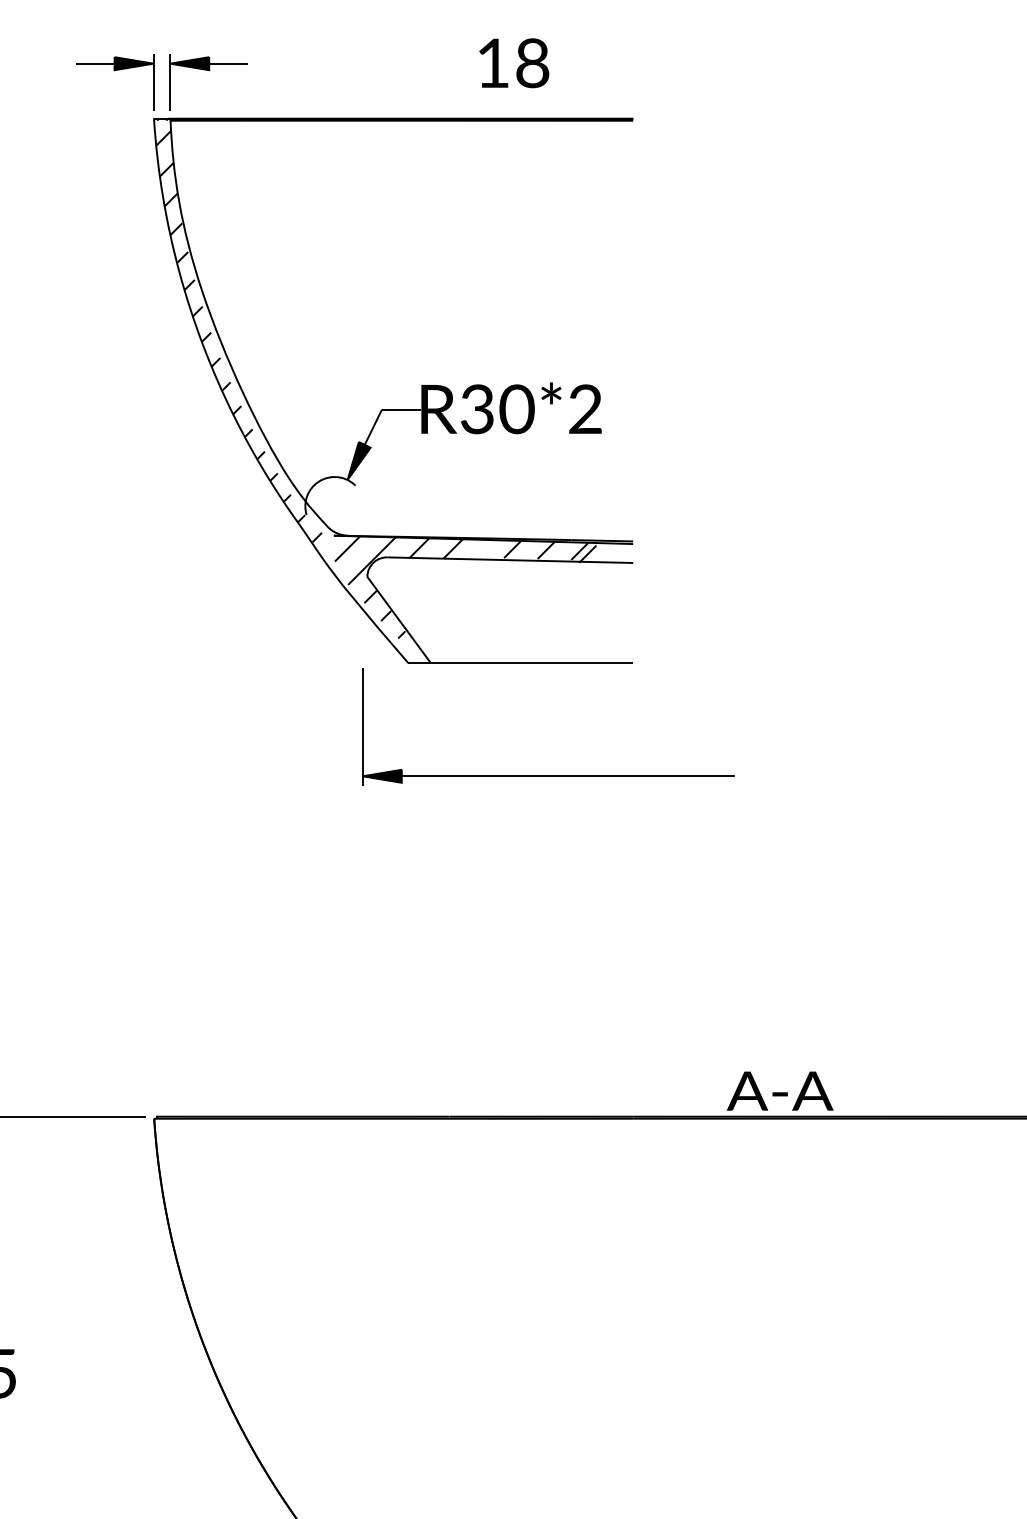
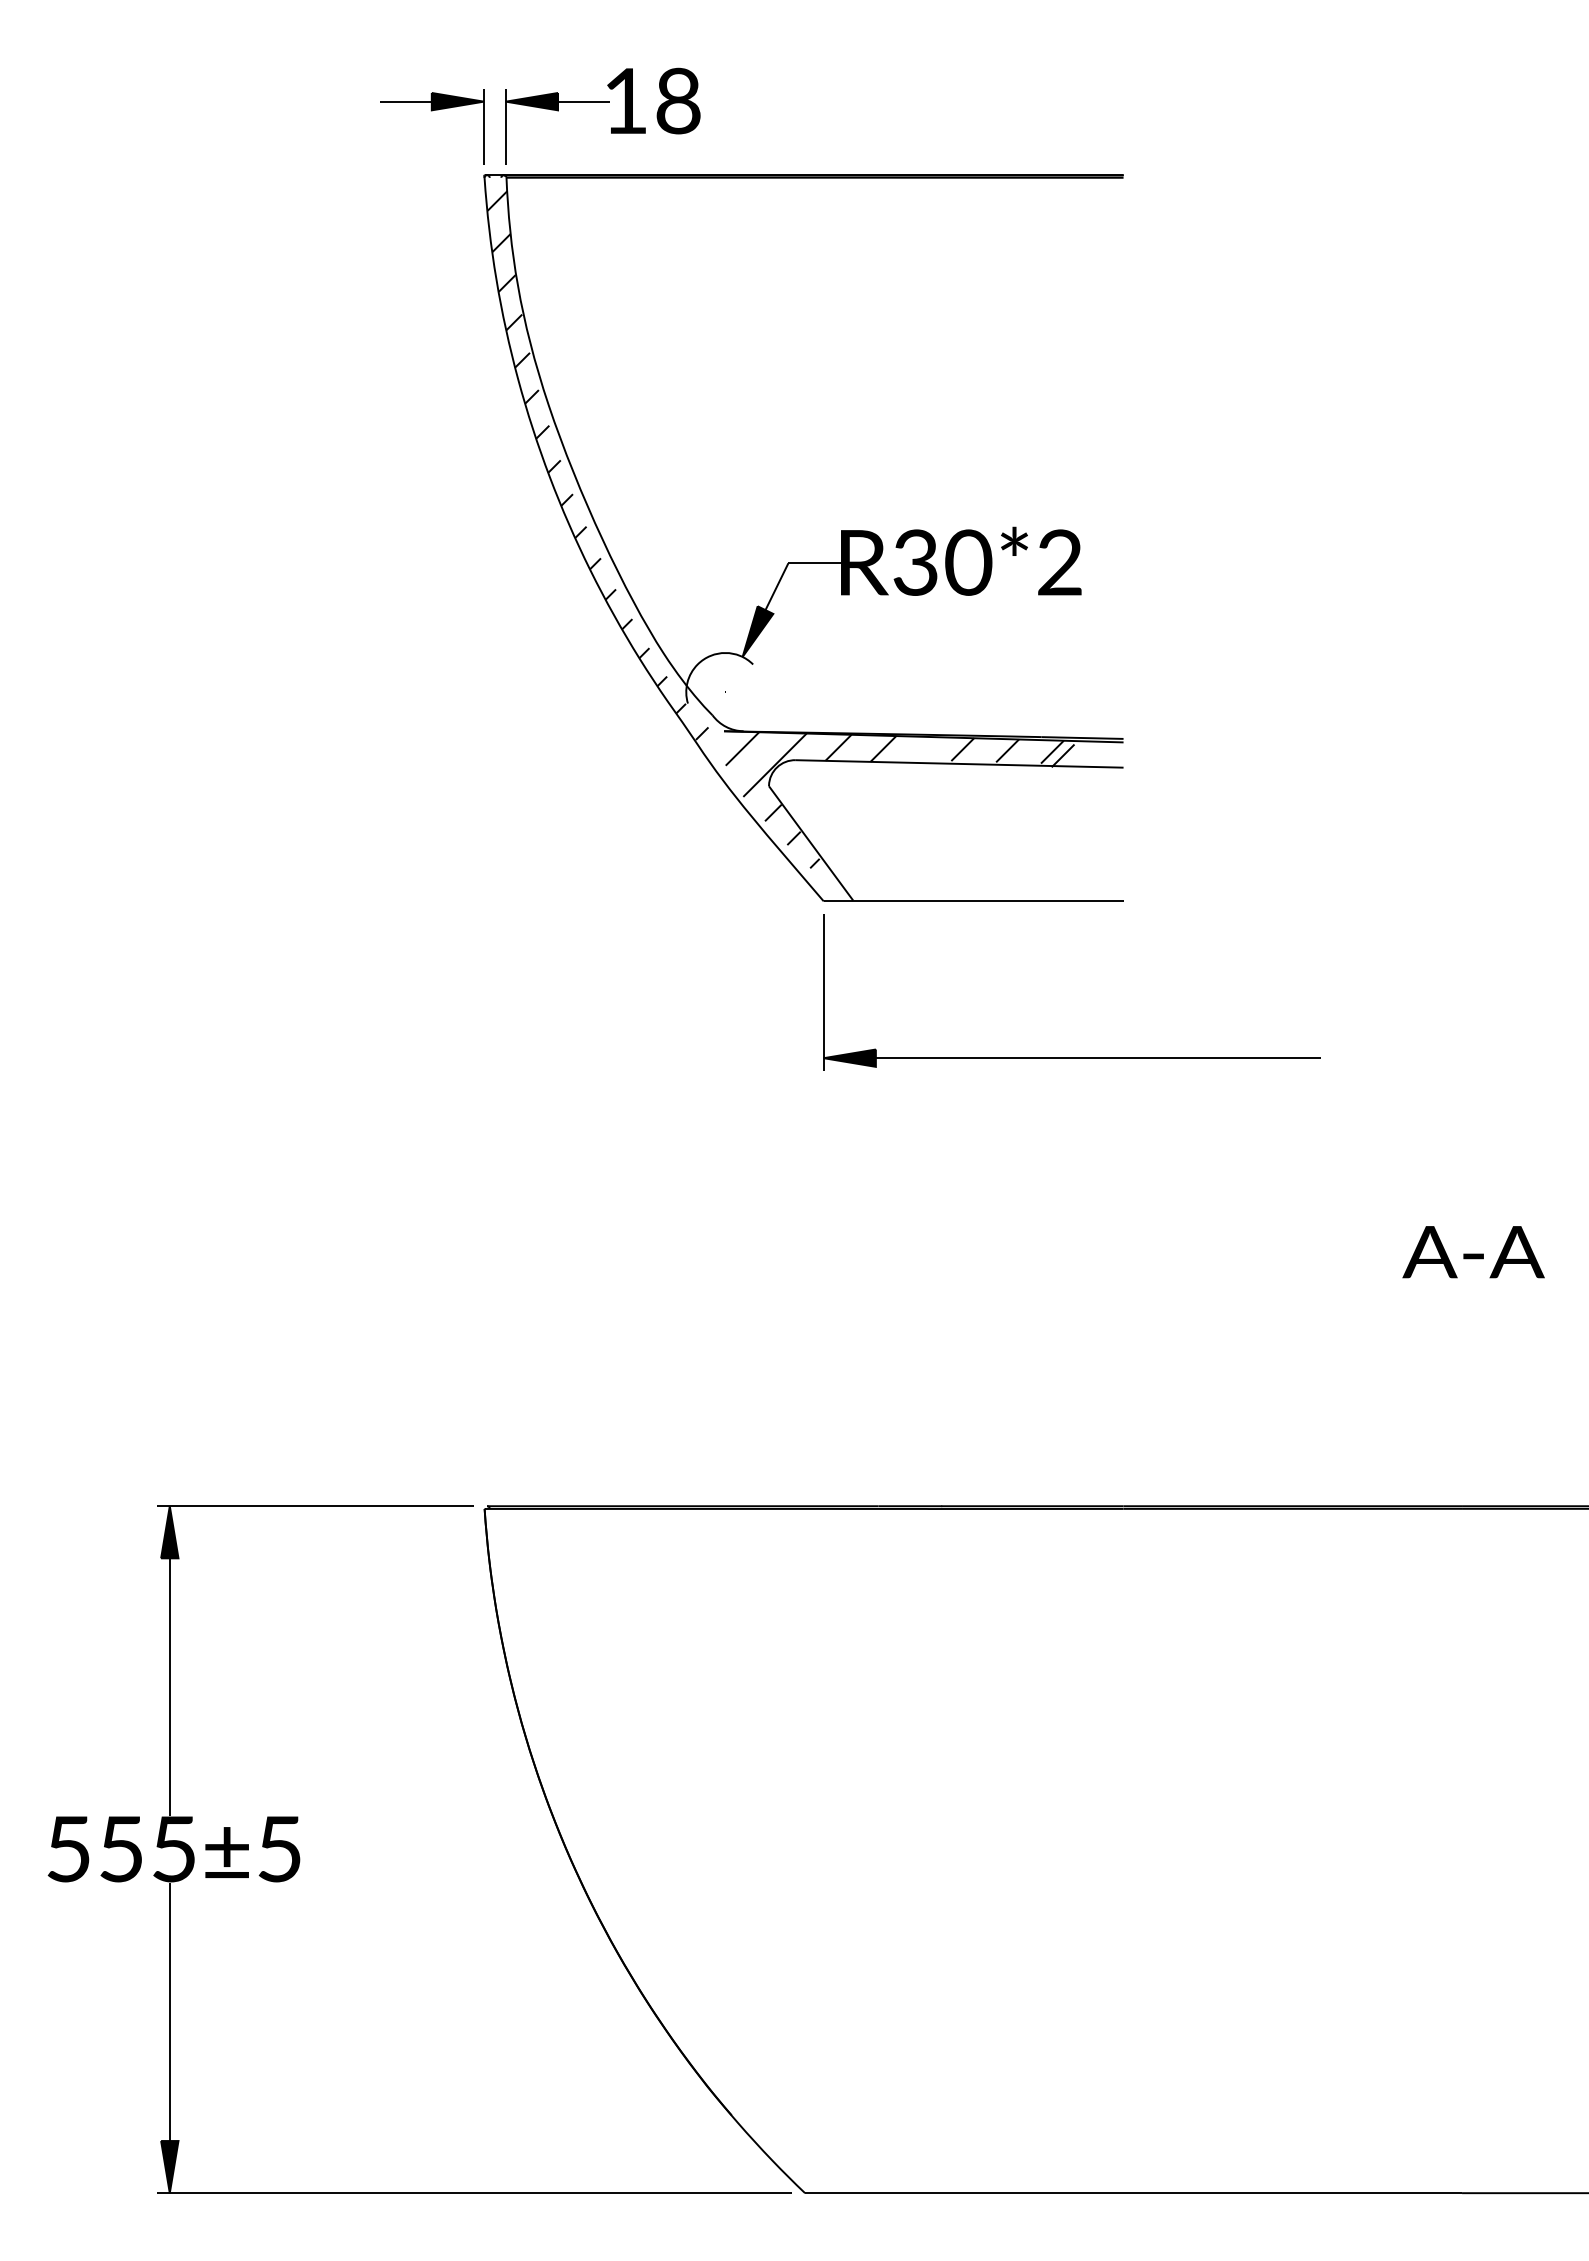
text: (513, 62) -> (653, 100), moved
part: (548, 775) -> (1071, 1057), moved
text: (780, 1091) -> (1473, 1252), moved

